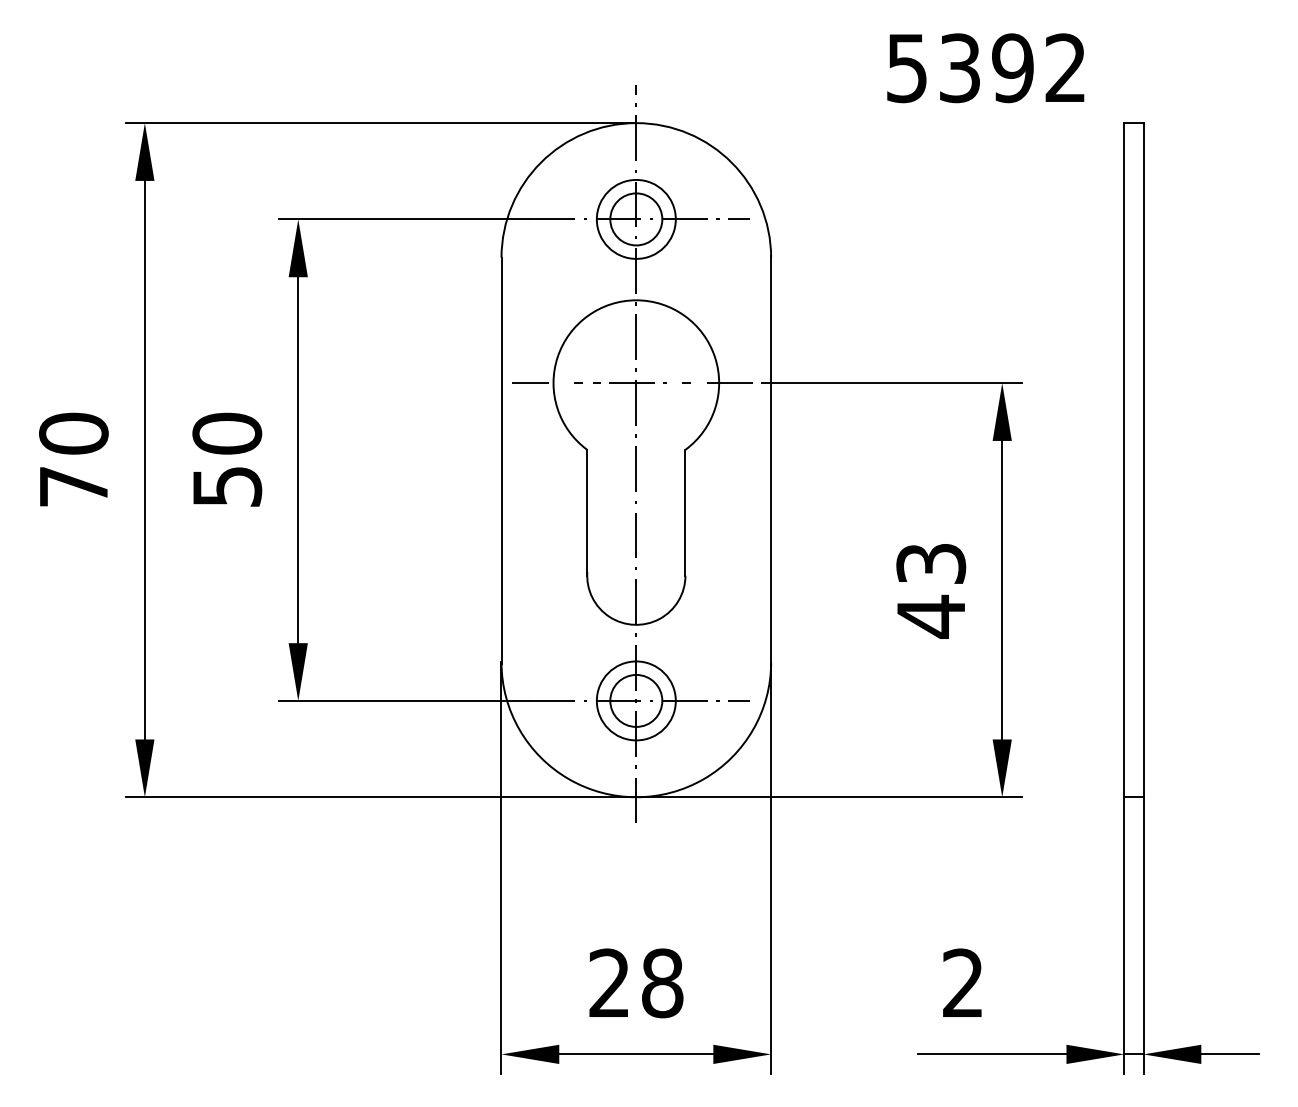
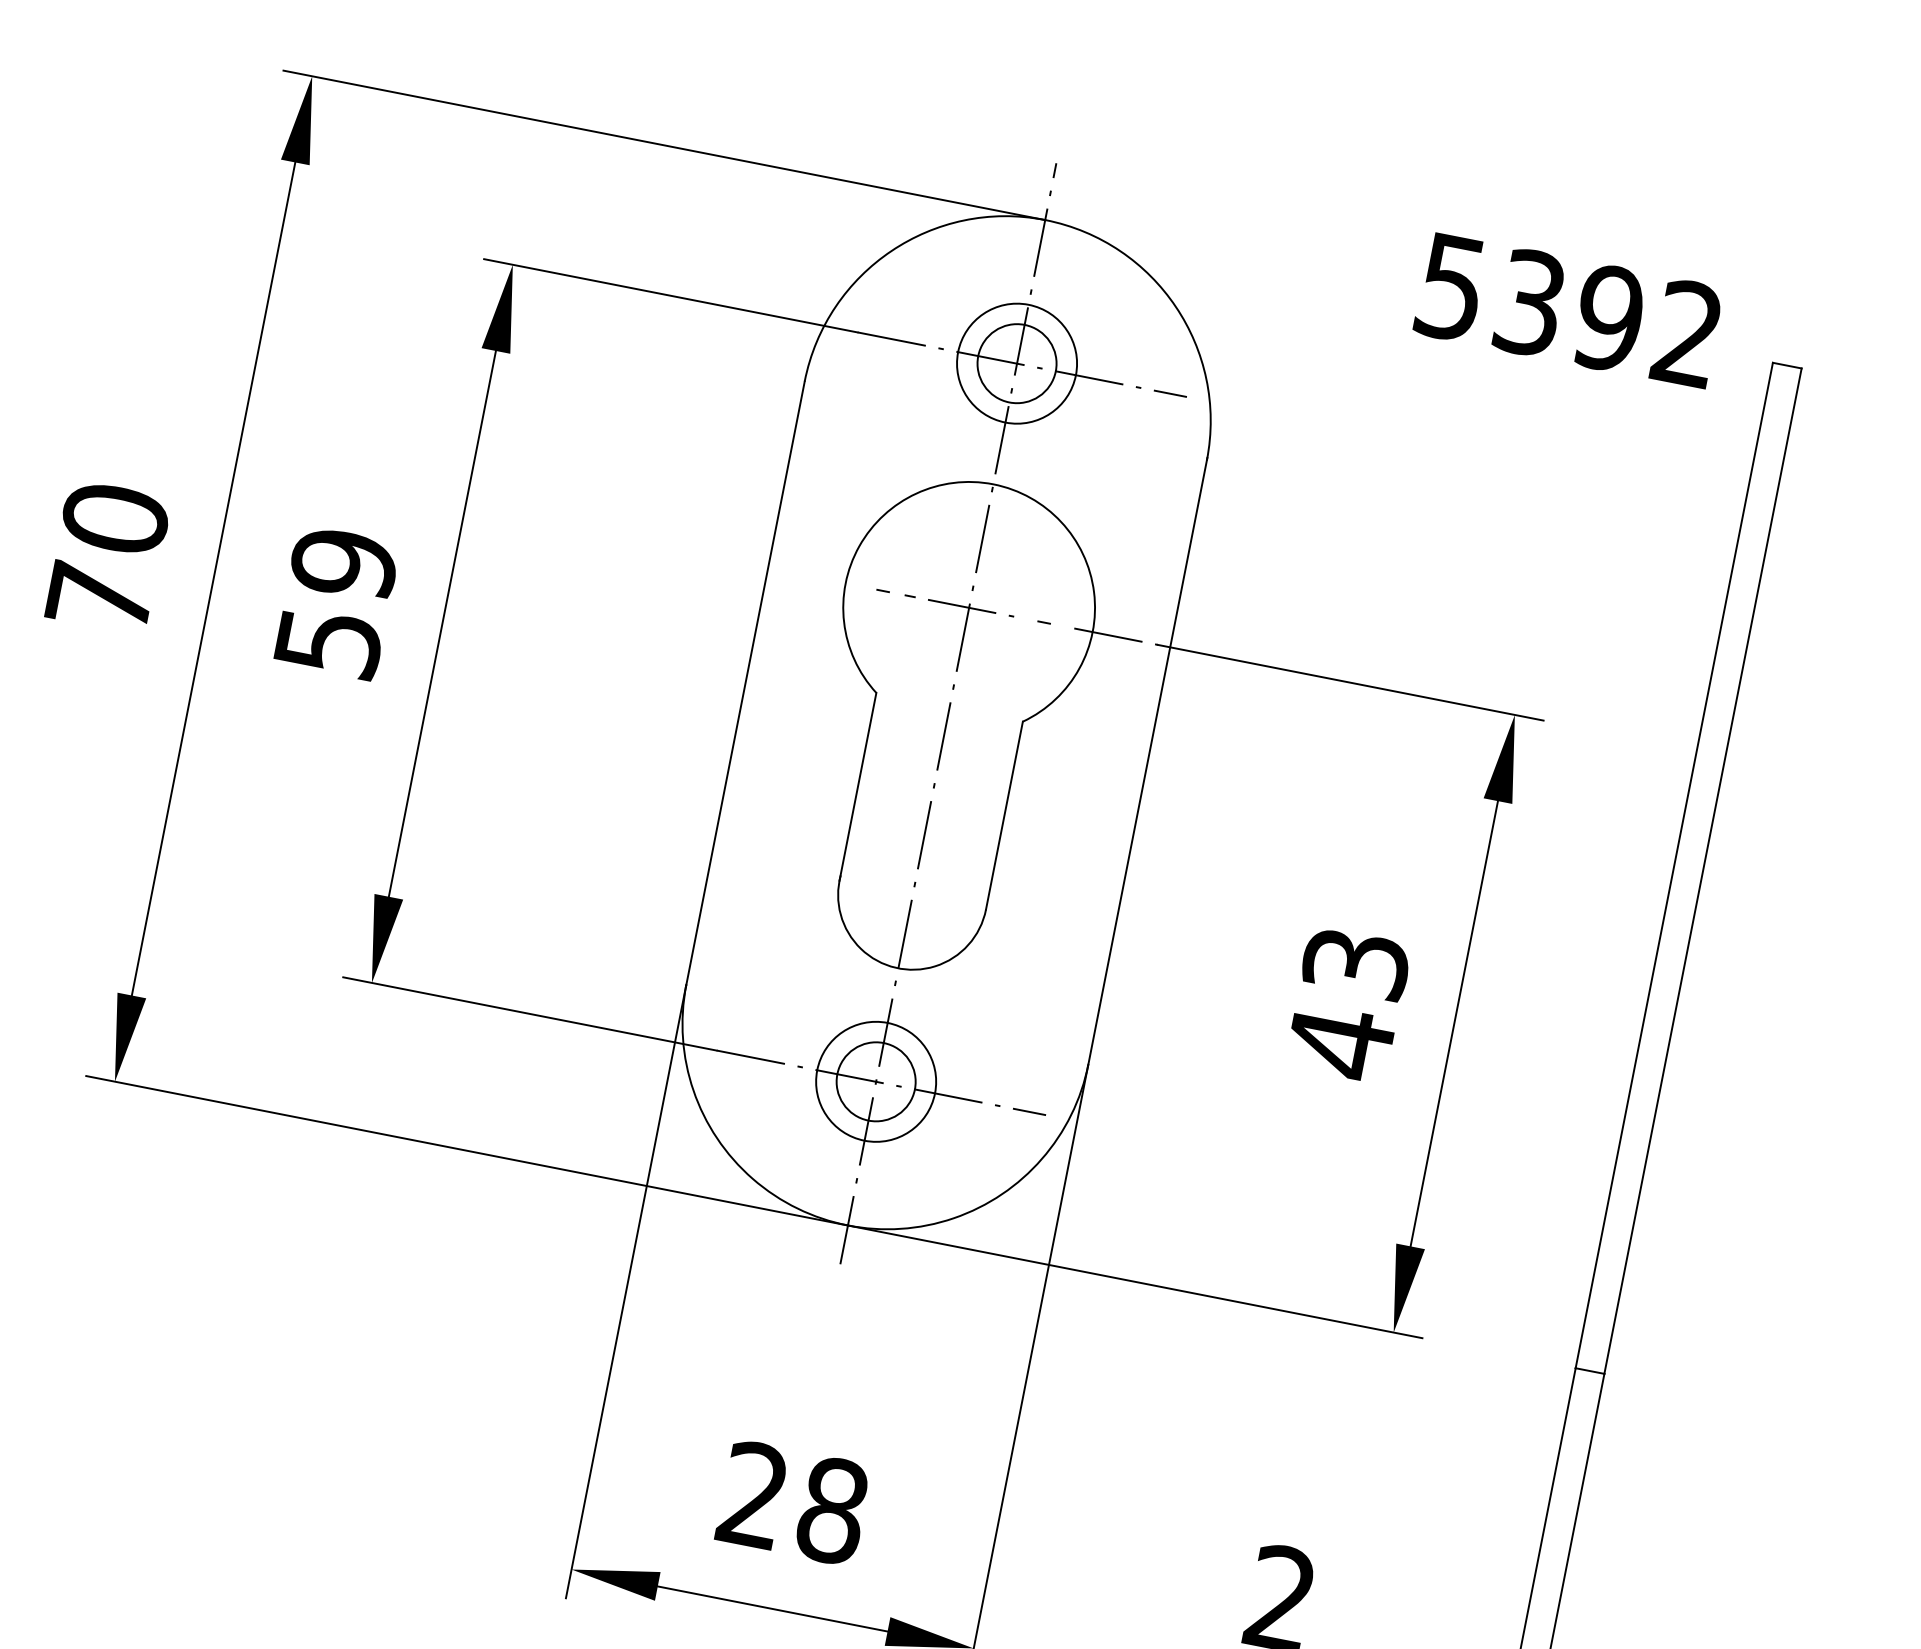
text: (985, 68) -> (1568, 310), moved
line: (530, 383) -> (811, 577), removed
text: (227, 433) -> (344, 563), 50 -> 59

